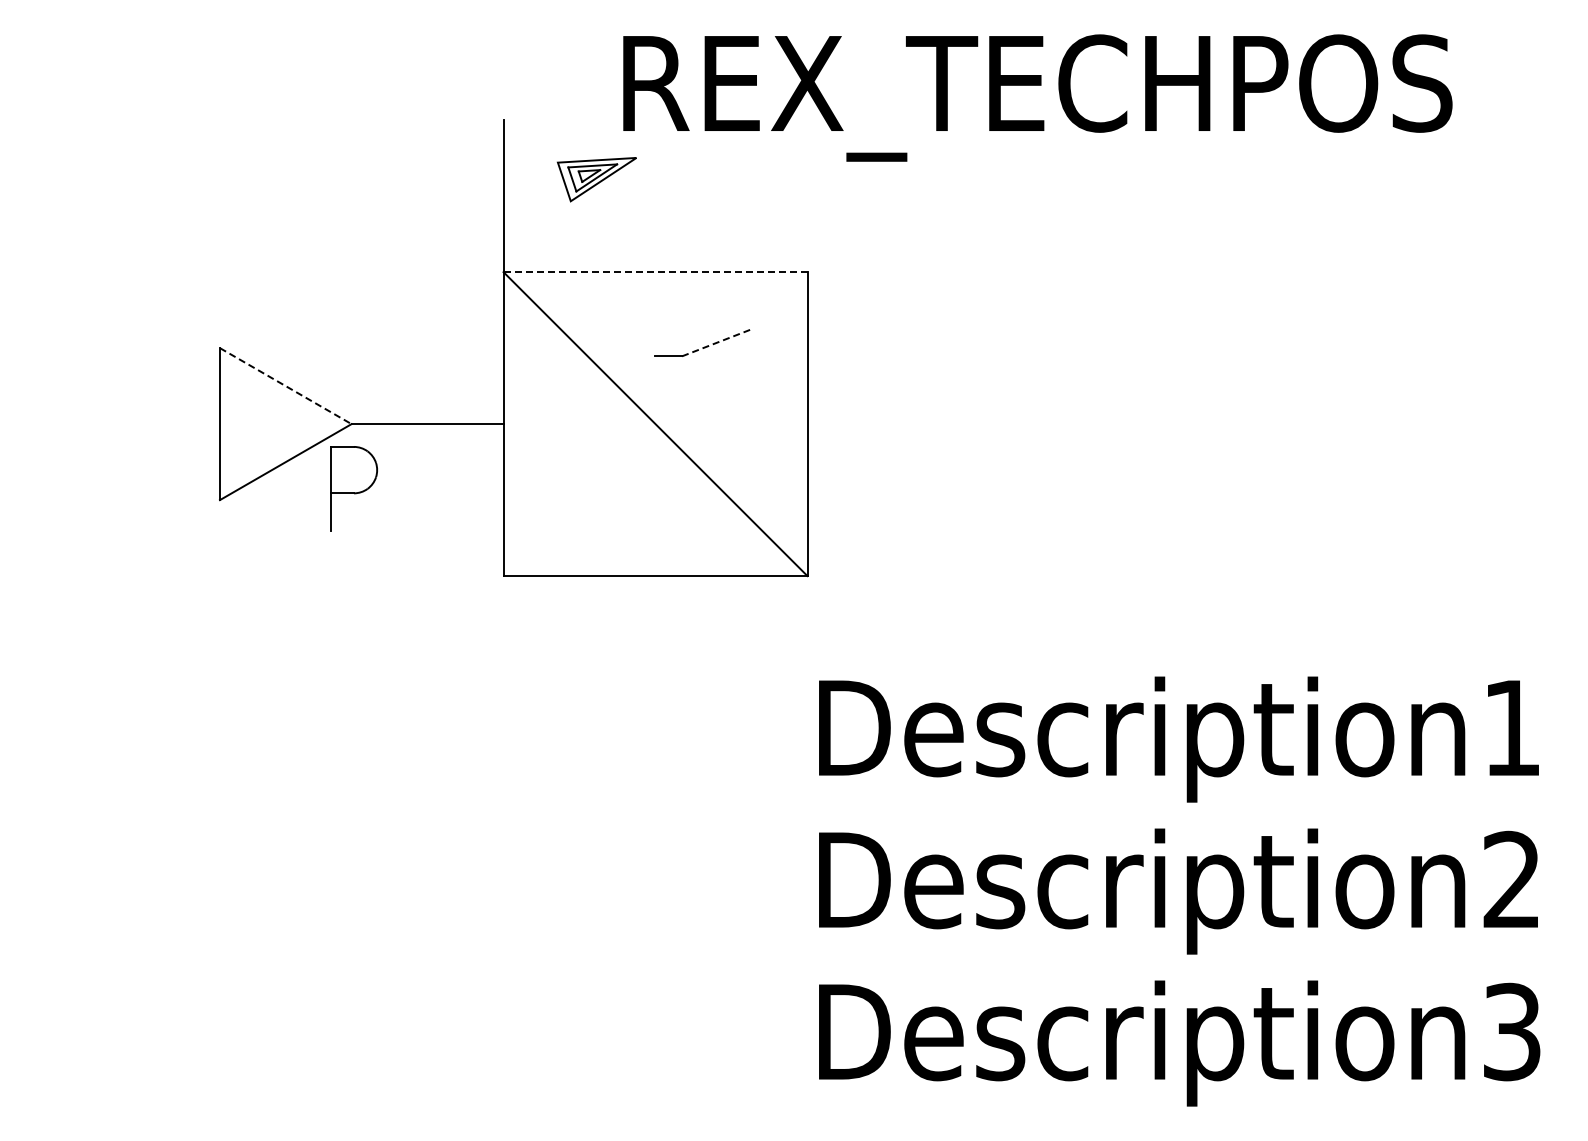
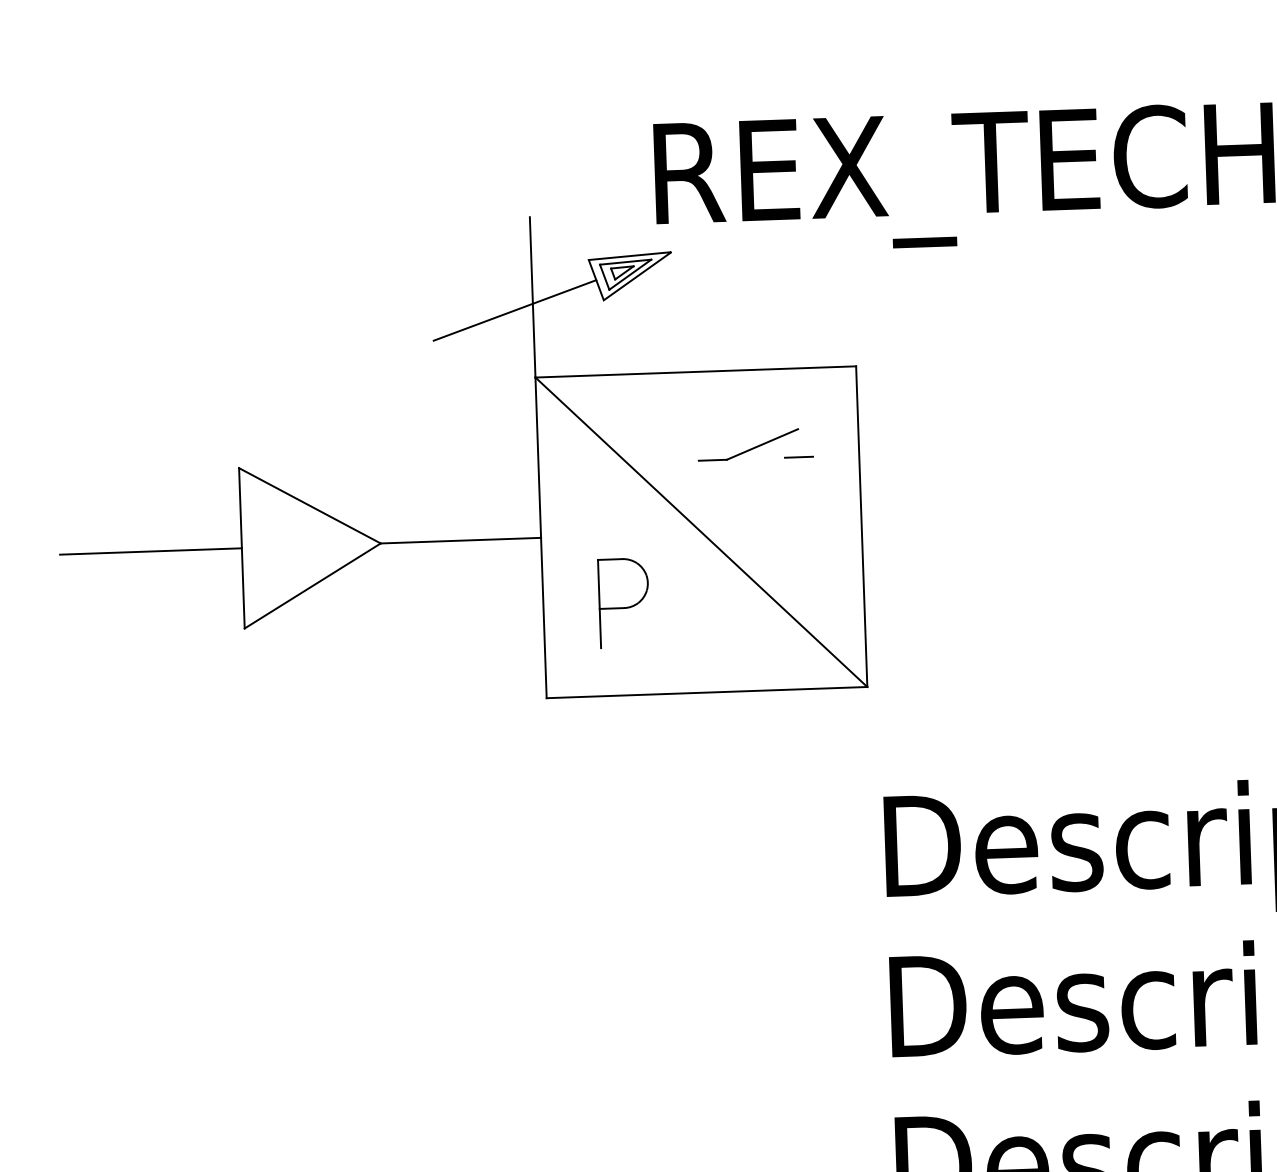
line: (486, 207) -> (515, 309), added
line: (655, 272) -> (695, 372), dashed -> solid
line: (716, 343) -> (762, 444), dashed -> solid
line: (750, 356) -> (799, 457), added
line: (285, 386) -> (309, 506), dashed -> solid
line: (133, 424) -> (150, 551), added
part: (353, 488) -> (623, 602), moved

